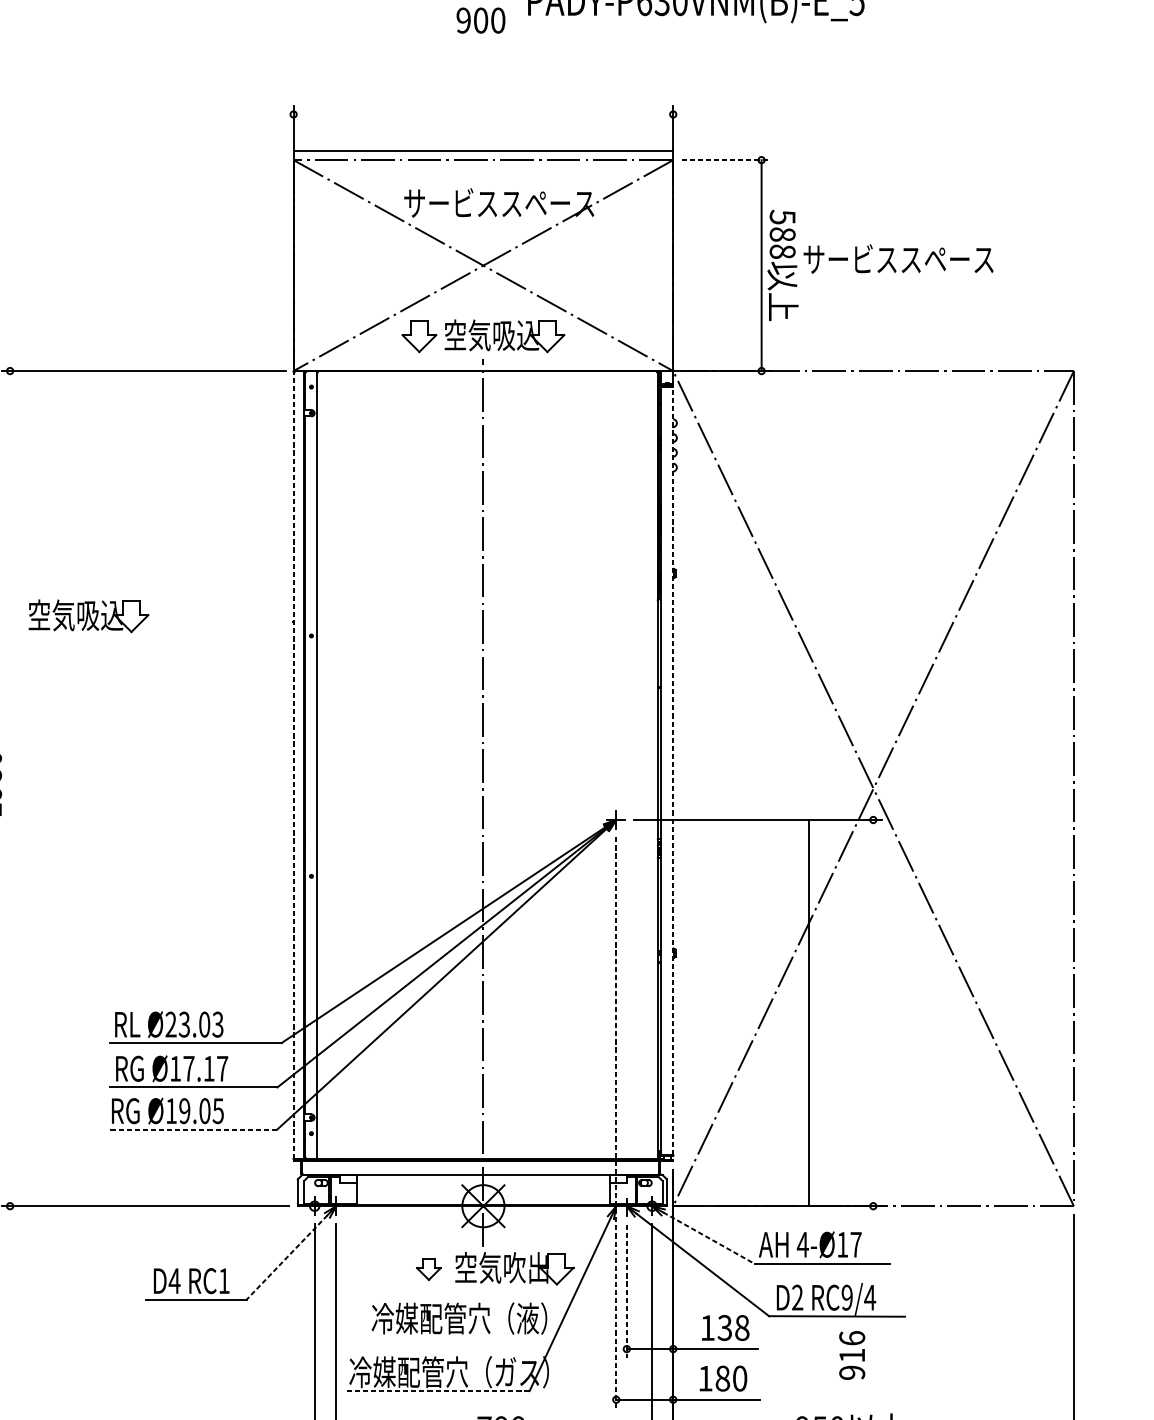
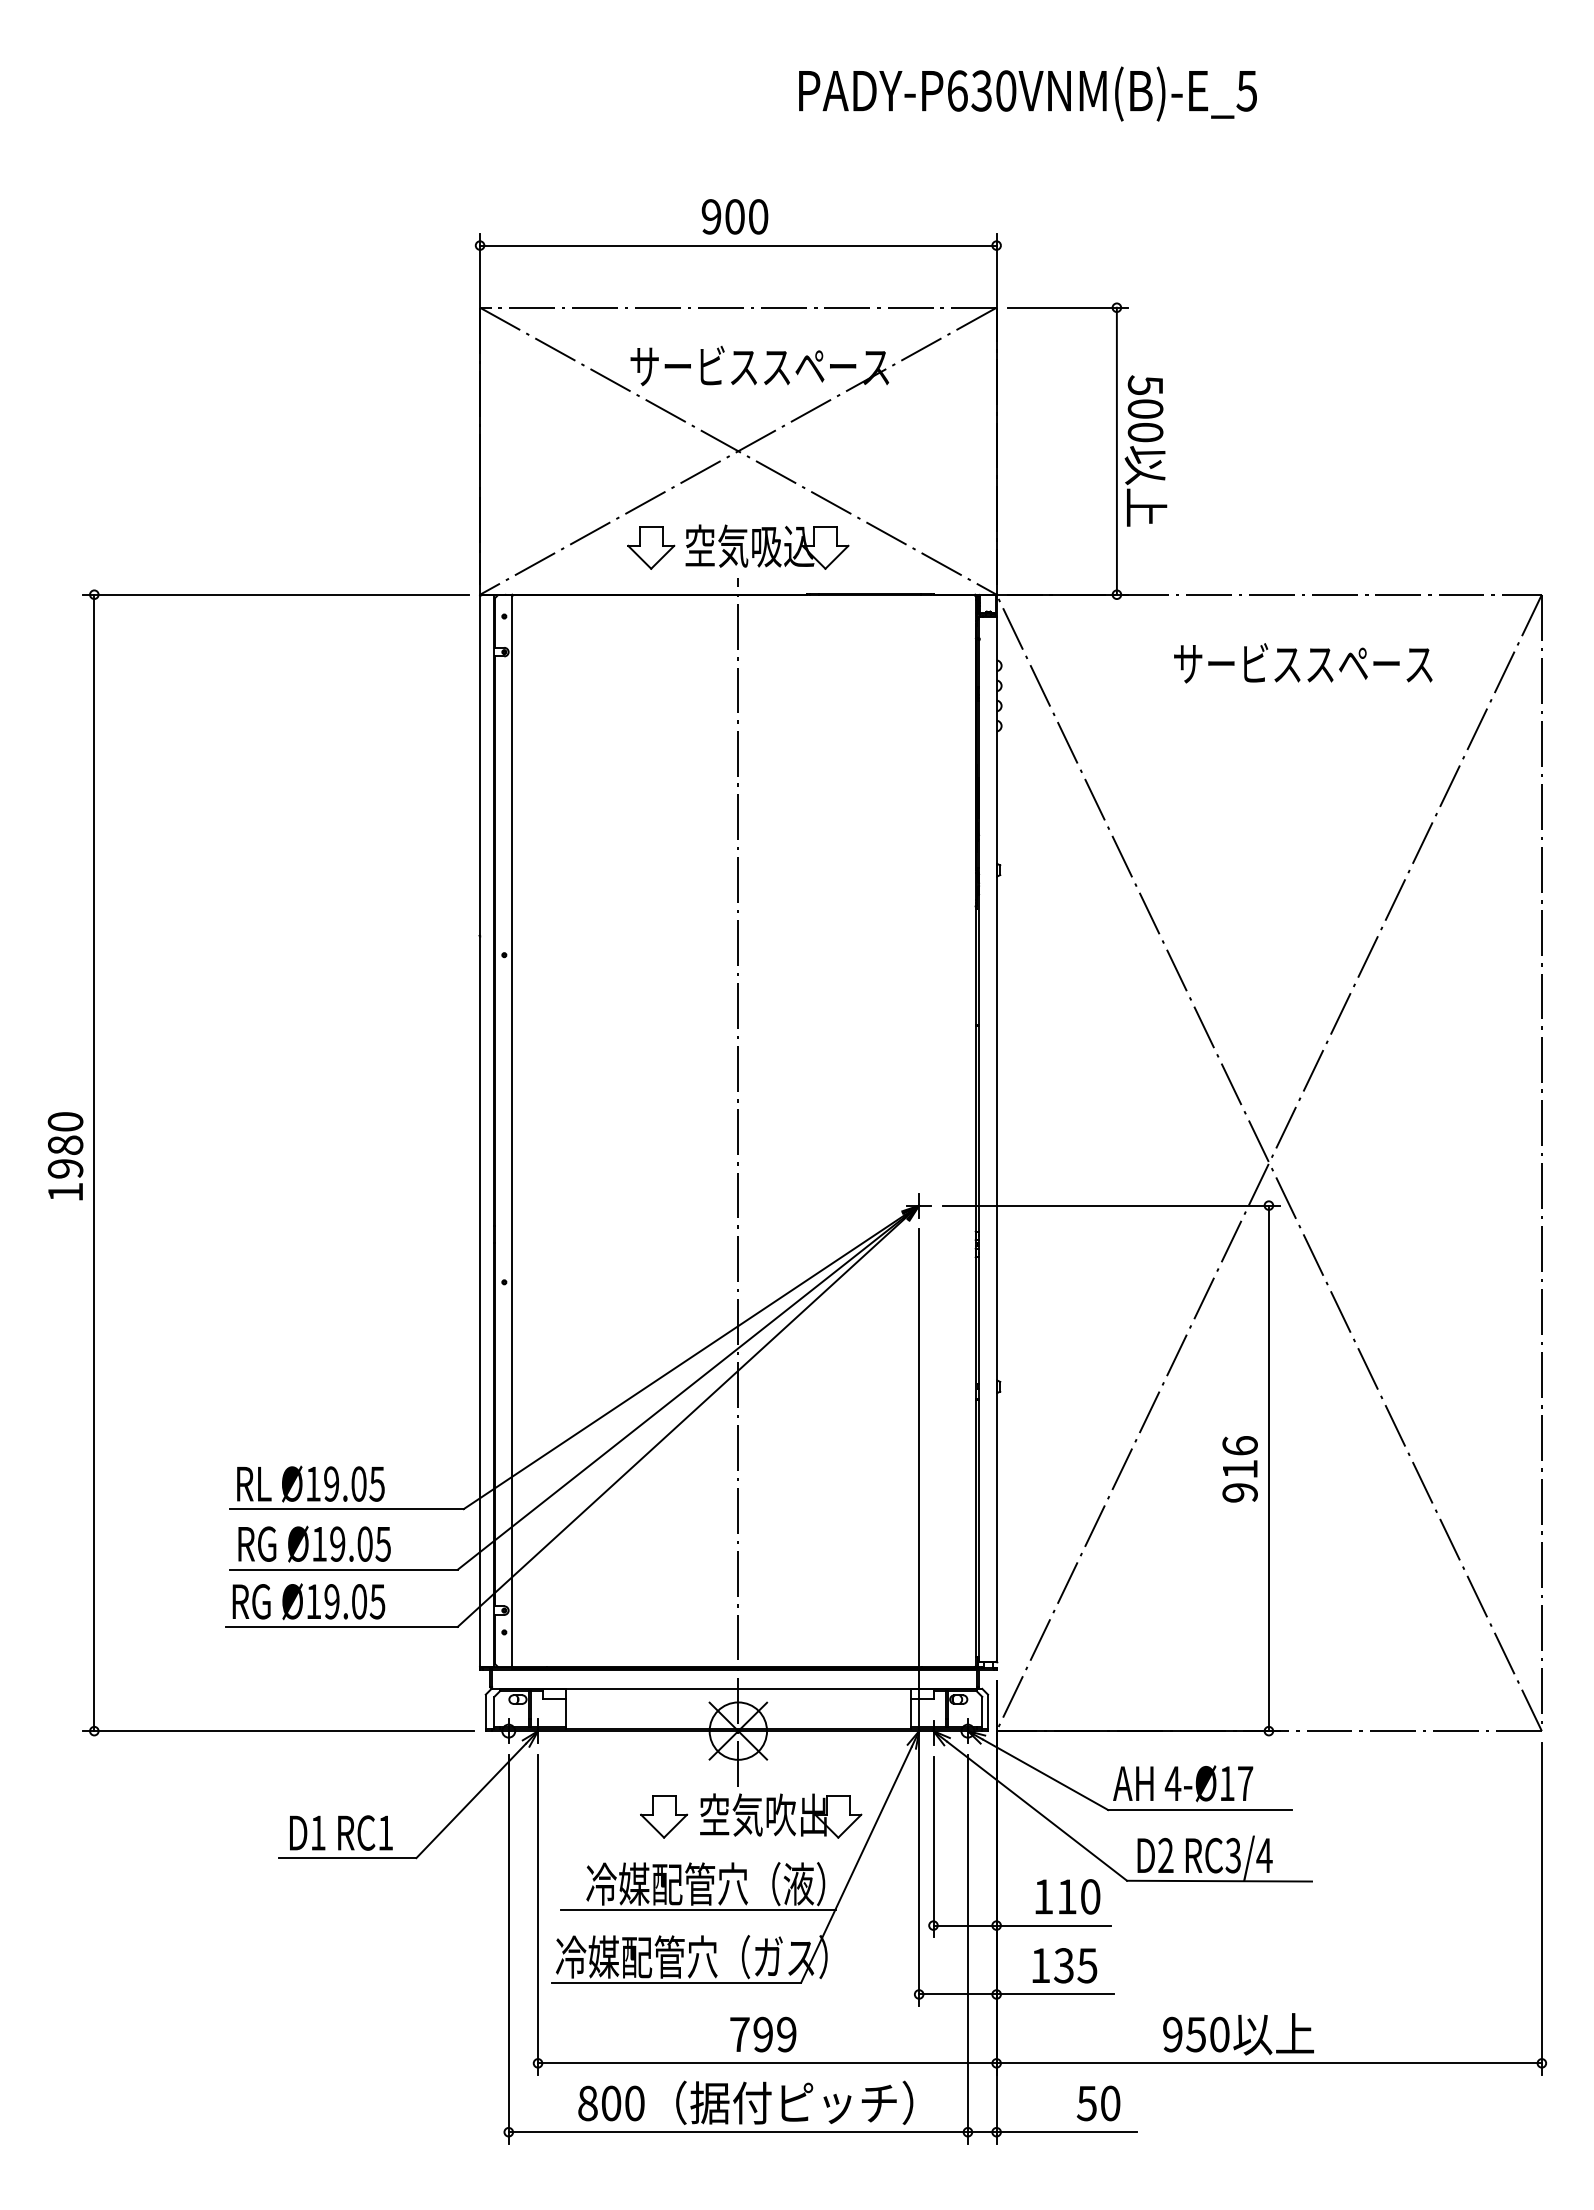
text: (480, 20) -> (734, 216), moved
line: (483, 151) -> (738, 245), moved
line: (726, 159) -> (1068, 307), dashed -> solid
text: (782, 243) -> (1145, 420), 588 -> 500
text: (898, 259) -> (1303, 663), moved
part: (88, 615) -> (201, 927), removed
line: (673, 763) -> (996, 1128), dashed -> solid
line: (293, 765) -> (480, 1131), dashed -> solid
line: (10, 788) -> (94, 1162), added
line: (809, 1013) -> (1268, 1468), moved
text: (193, 1024) -> (344, 1483), Ø23.03 -> Ø19.05
text: (205, 1068) -> (360, 1543), Ø17.17 -> Ø19.05
line: (616, 1123) -> (919, 1618), dashed -> solid
line: (191, 1129) -> (341, 1626), dashed -> solid
line: (709, 1238) -> (1045, 1774), dashed -> solid
line: (286, 1257) -> (470, 1801), dashed -> solid
part: (429, 1268) -> (664, 1816), size x1.43
text: (174, 1280) -> (317, 1832), D4 -> D1
line: (626, 1291) -> (933, 1847), dashed -> solid
text: (846, 1297) -> (1232, 1855), RC9/4 -> RC3/4
text: (733, 1327) -> (1078, 1896), 138 -> 110
line: (454, 1337) -> (698, 1909), added
text: (851, 1355) -> (1239, 1469), moved
text: (731, 1378) -> (1075, 1965), 180 -> 135
line: (437, 1390) -> (676, 1982), dashed -> solid

